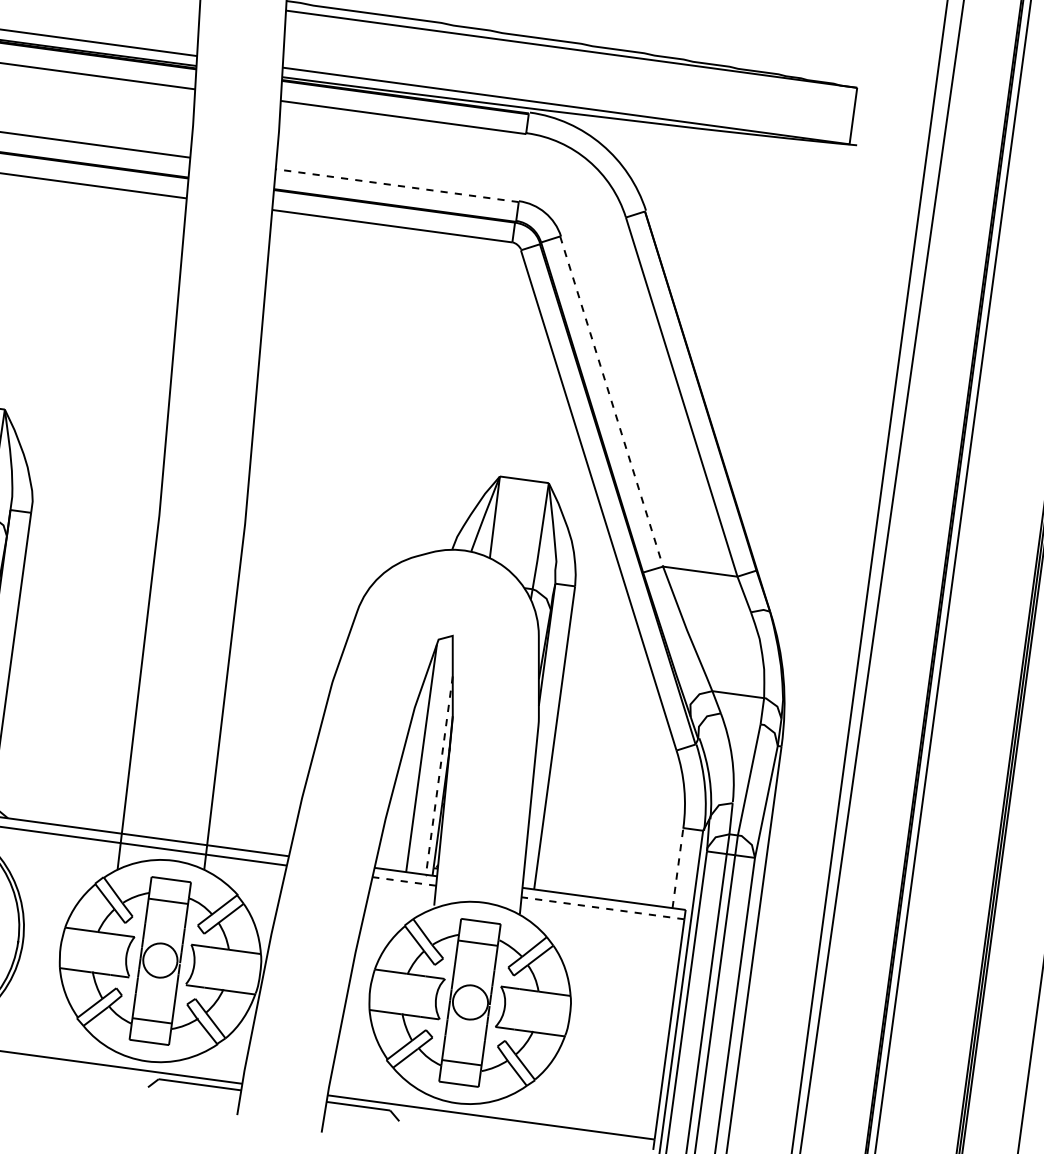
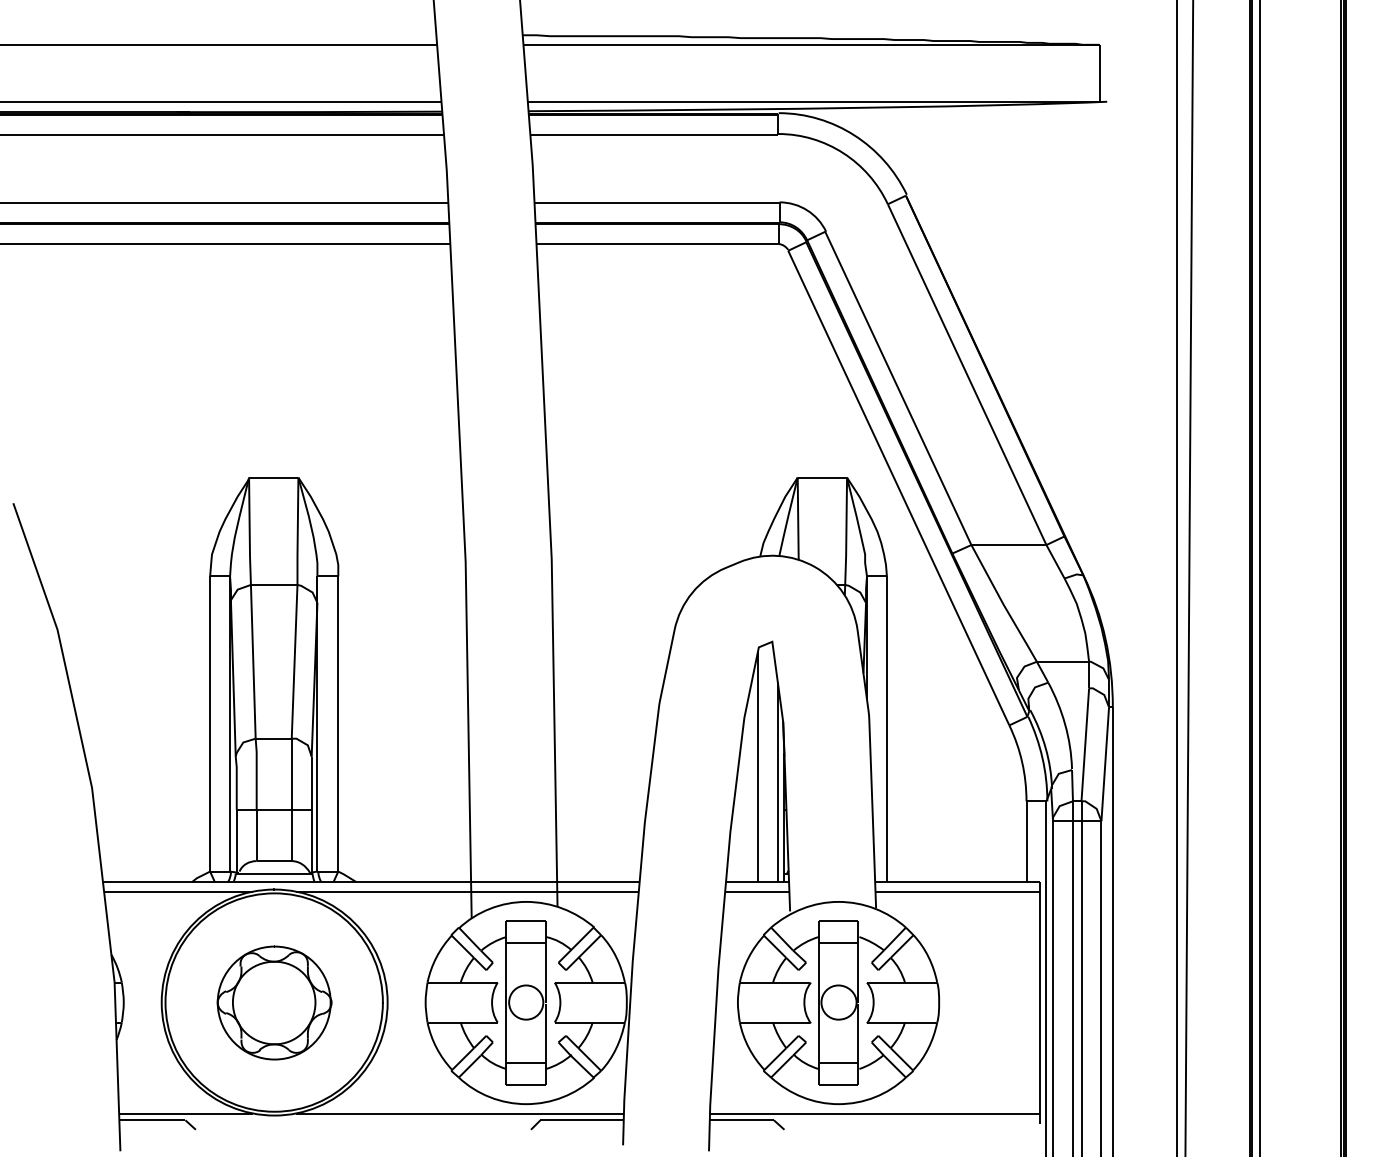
line: (397, 185) -> (657, 203), dashed -> solid
line: (611, 402) -> (898, 389), dashed -> solid
line: (439, 776) -> (777, 782), dashed -> solid
line: (677, 867) -> (1026, 841), dashed -> solid
line: (403, 881) -> (756, 891), dashed -> solid
line: (602, 908) -> (957, 891), dashed -> solid

